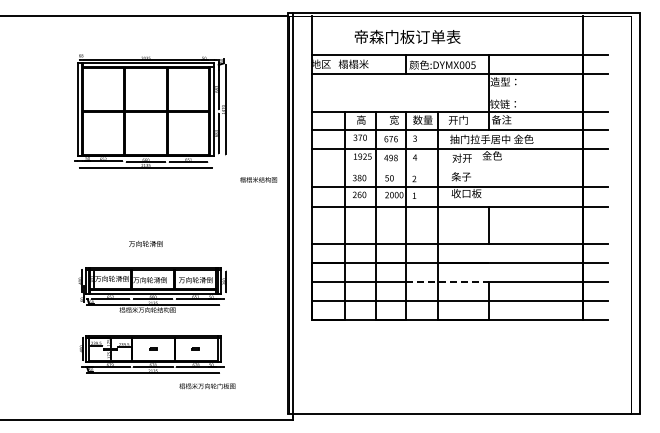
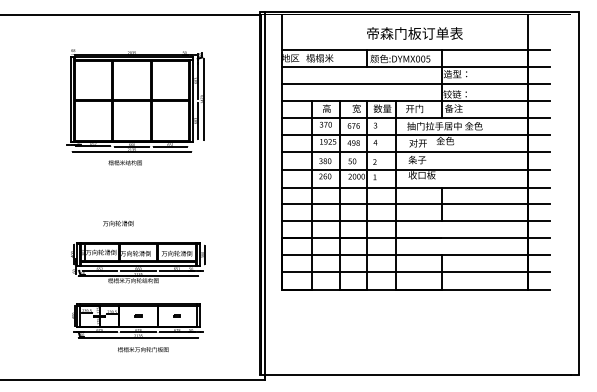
text: (407, 36) -> (414, 33), moved
line: (460, 92) -> (416, 83), added
line: (460, 168) -> (416, 152), added
text: (258, 179) -> (125, 162), moved
line: (460, 225) -> (416, 204), added
text: (145, 243) -> (117, 223), moved
line: (447, 281) -> (404, 254), dashed -> solid
text: (207, 386) -> (143, 349), moved

